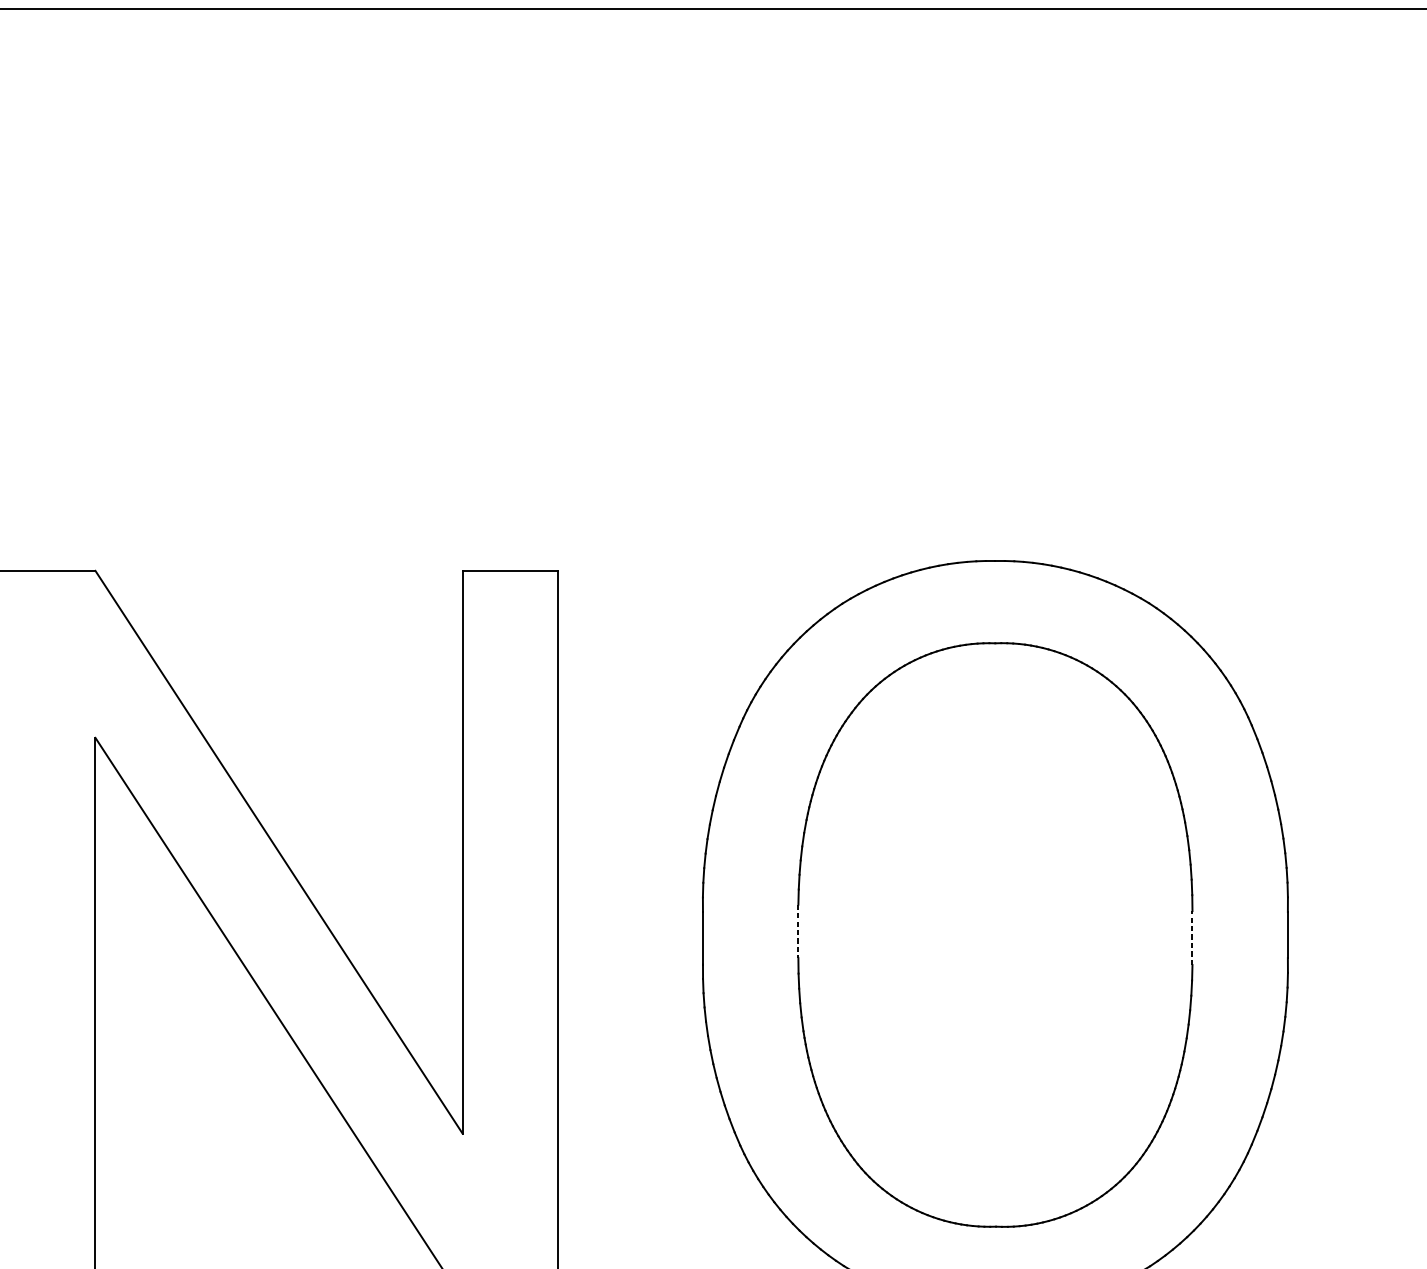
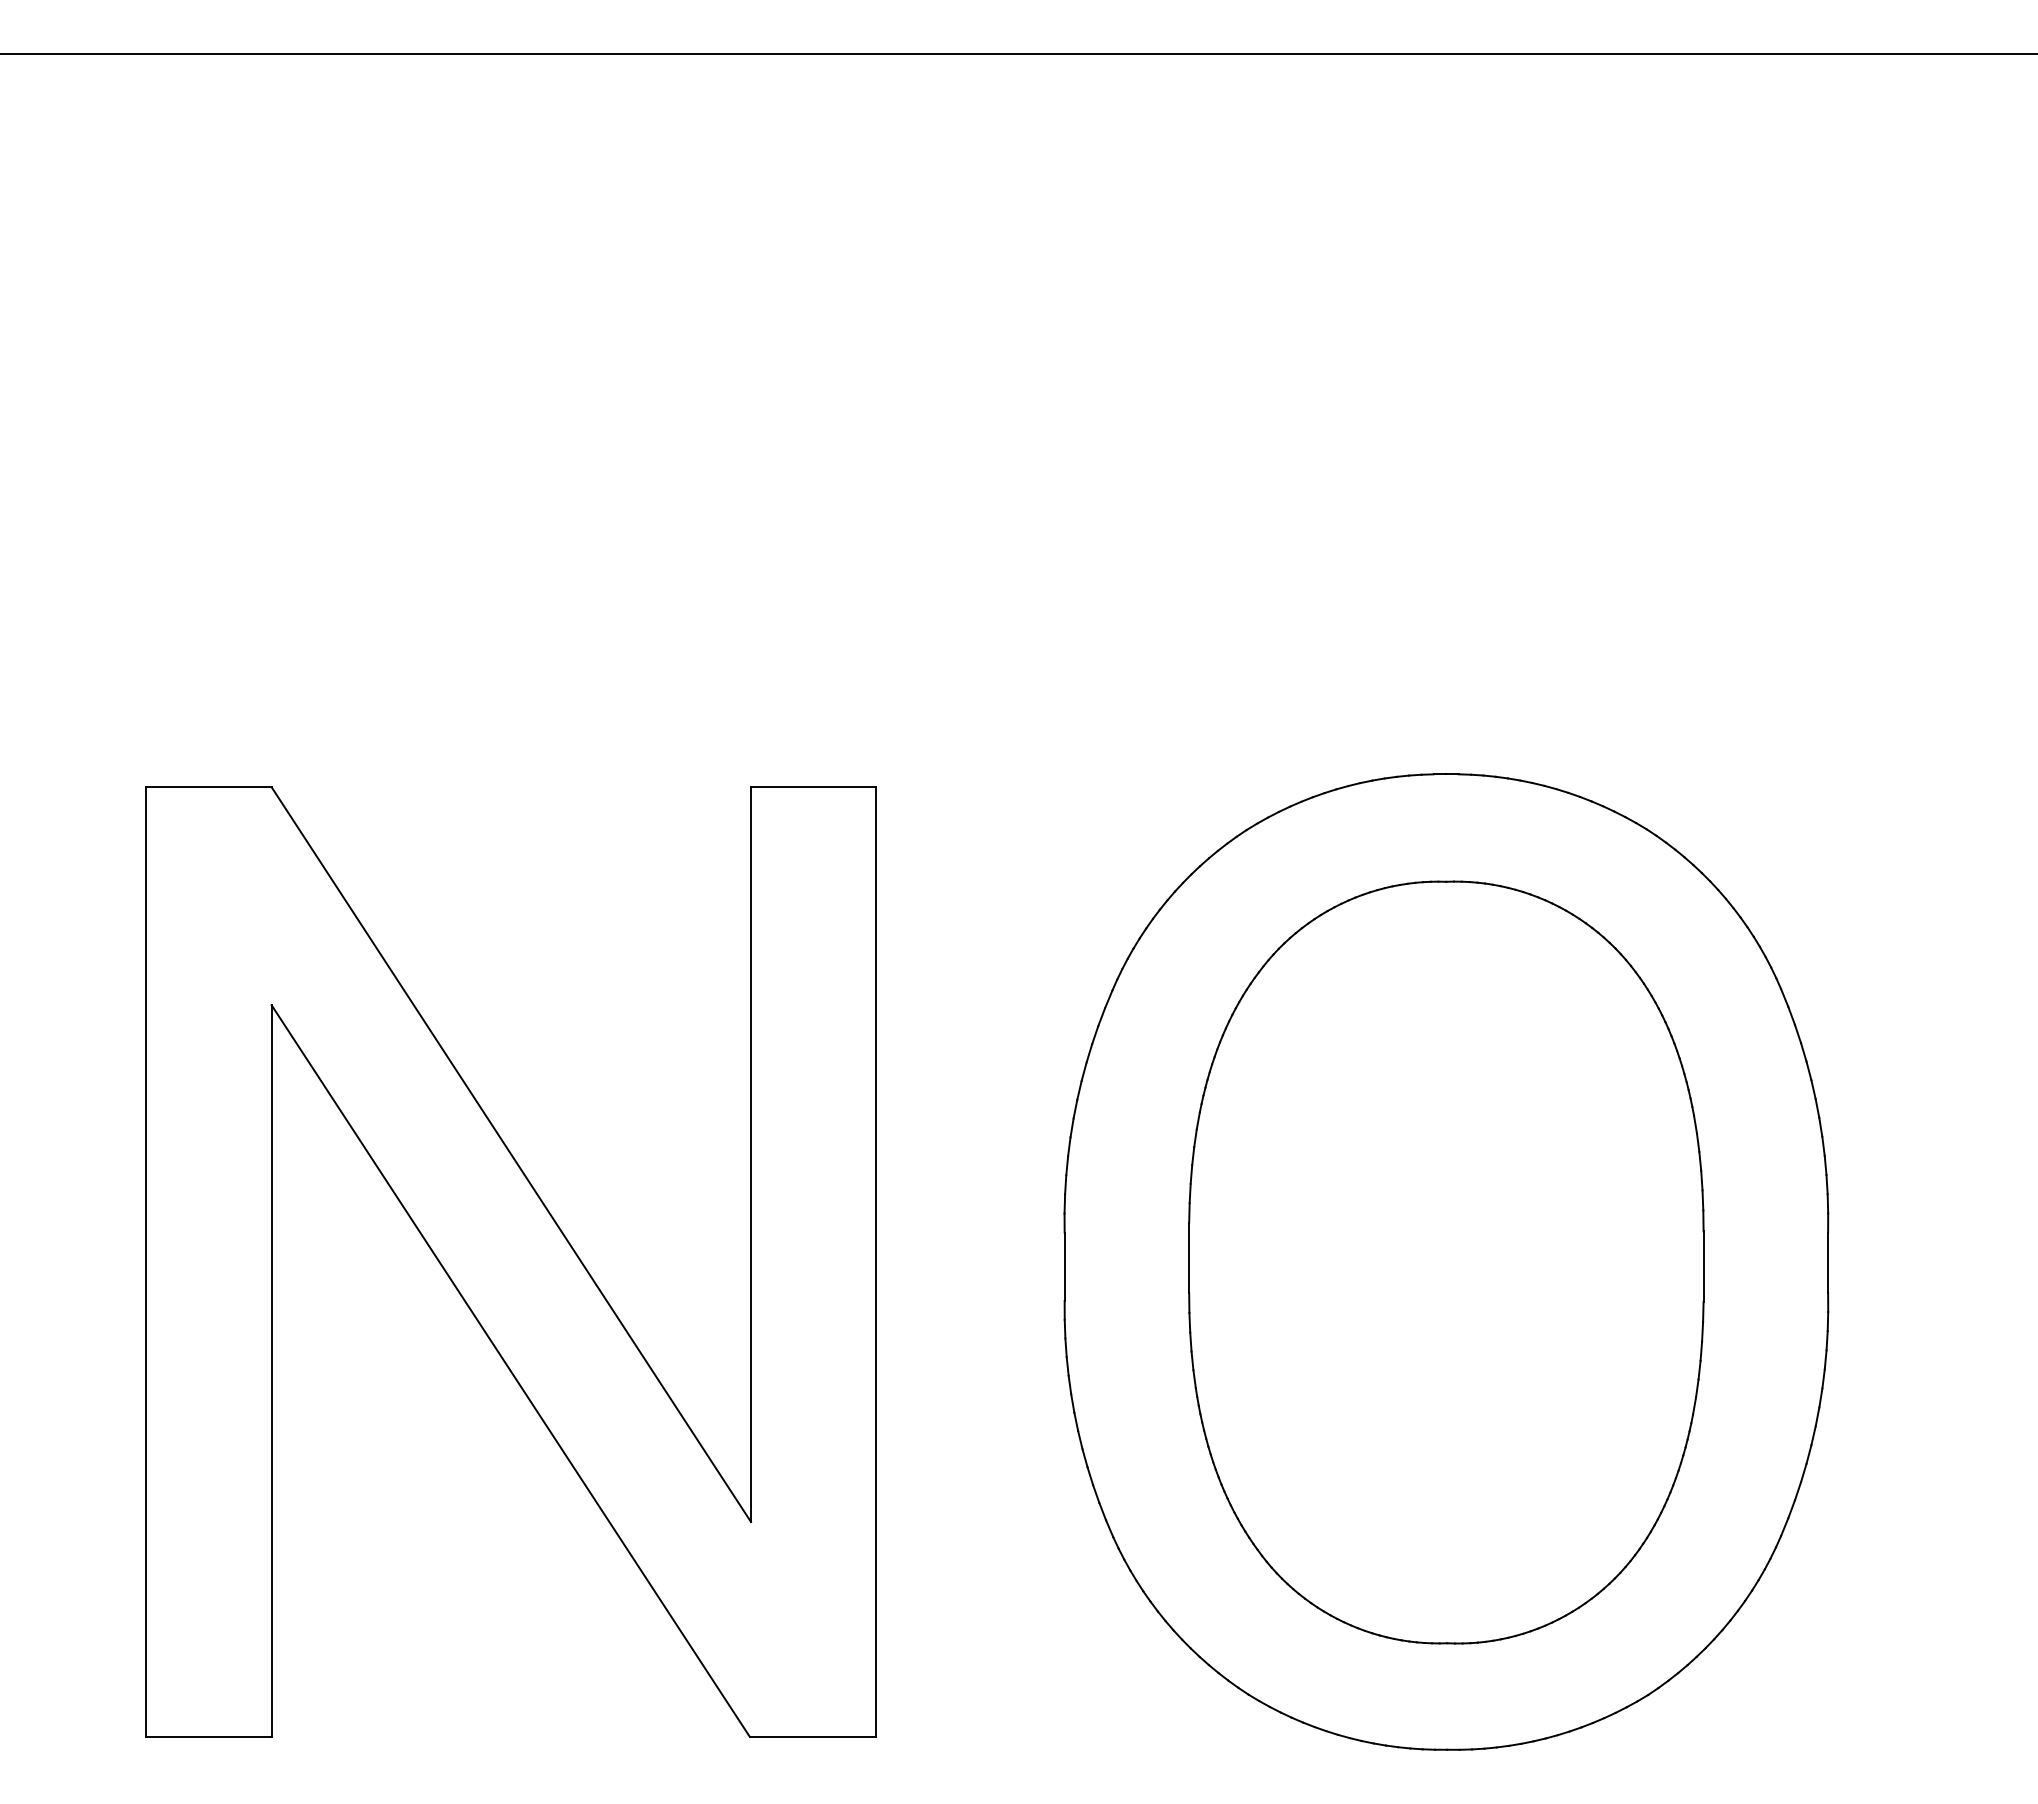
line: (798, 931) -> (1189, 1257), dashed -> solid
line: (1192, 938) -> (1703, 1266), dashed -> solid

